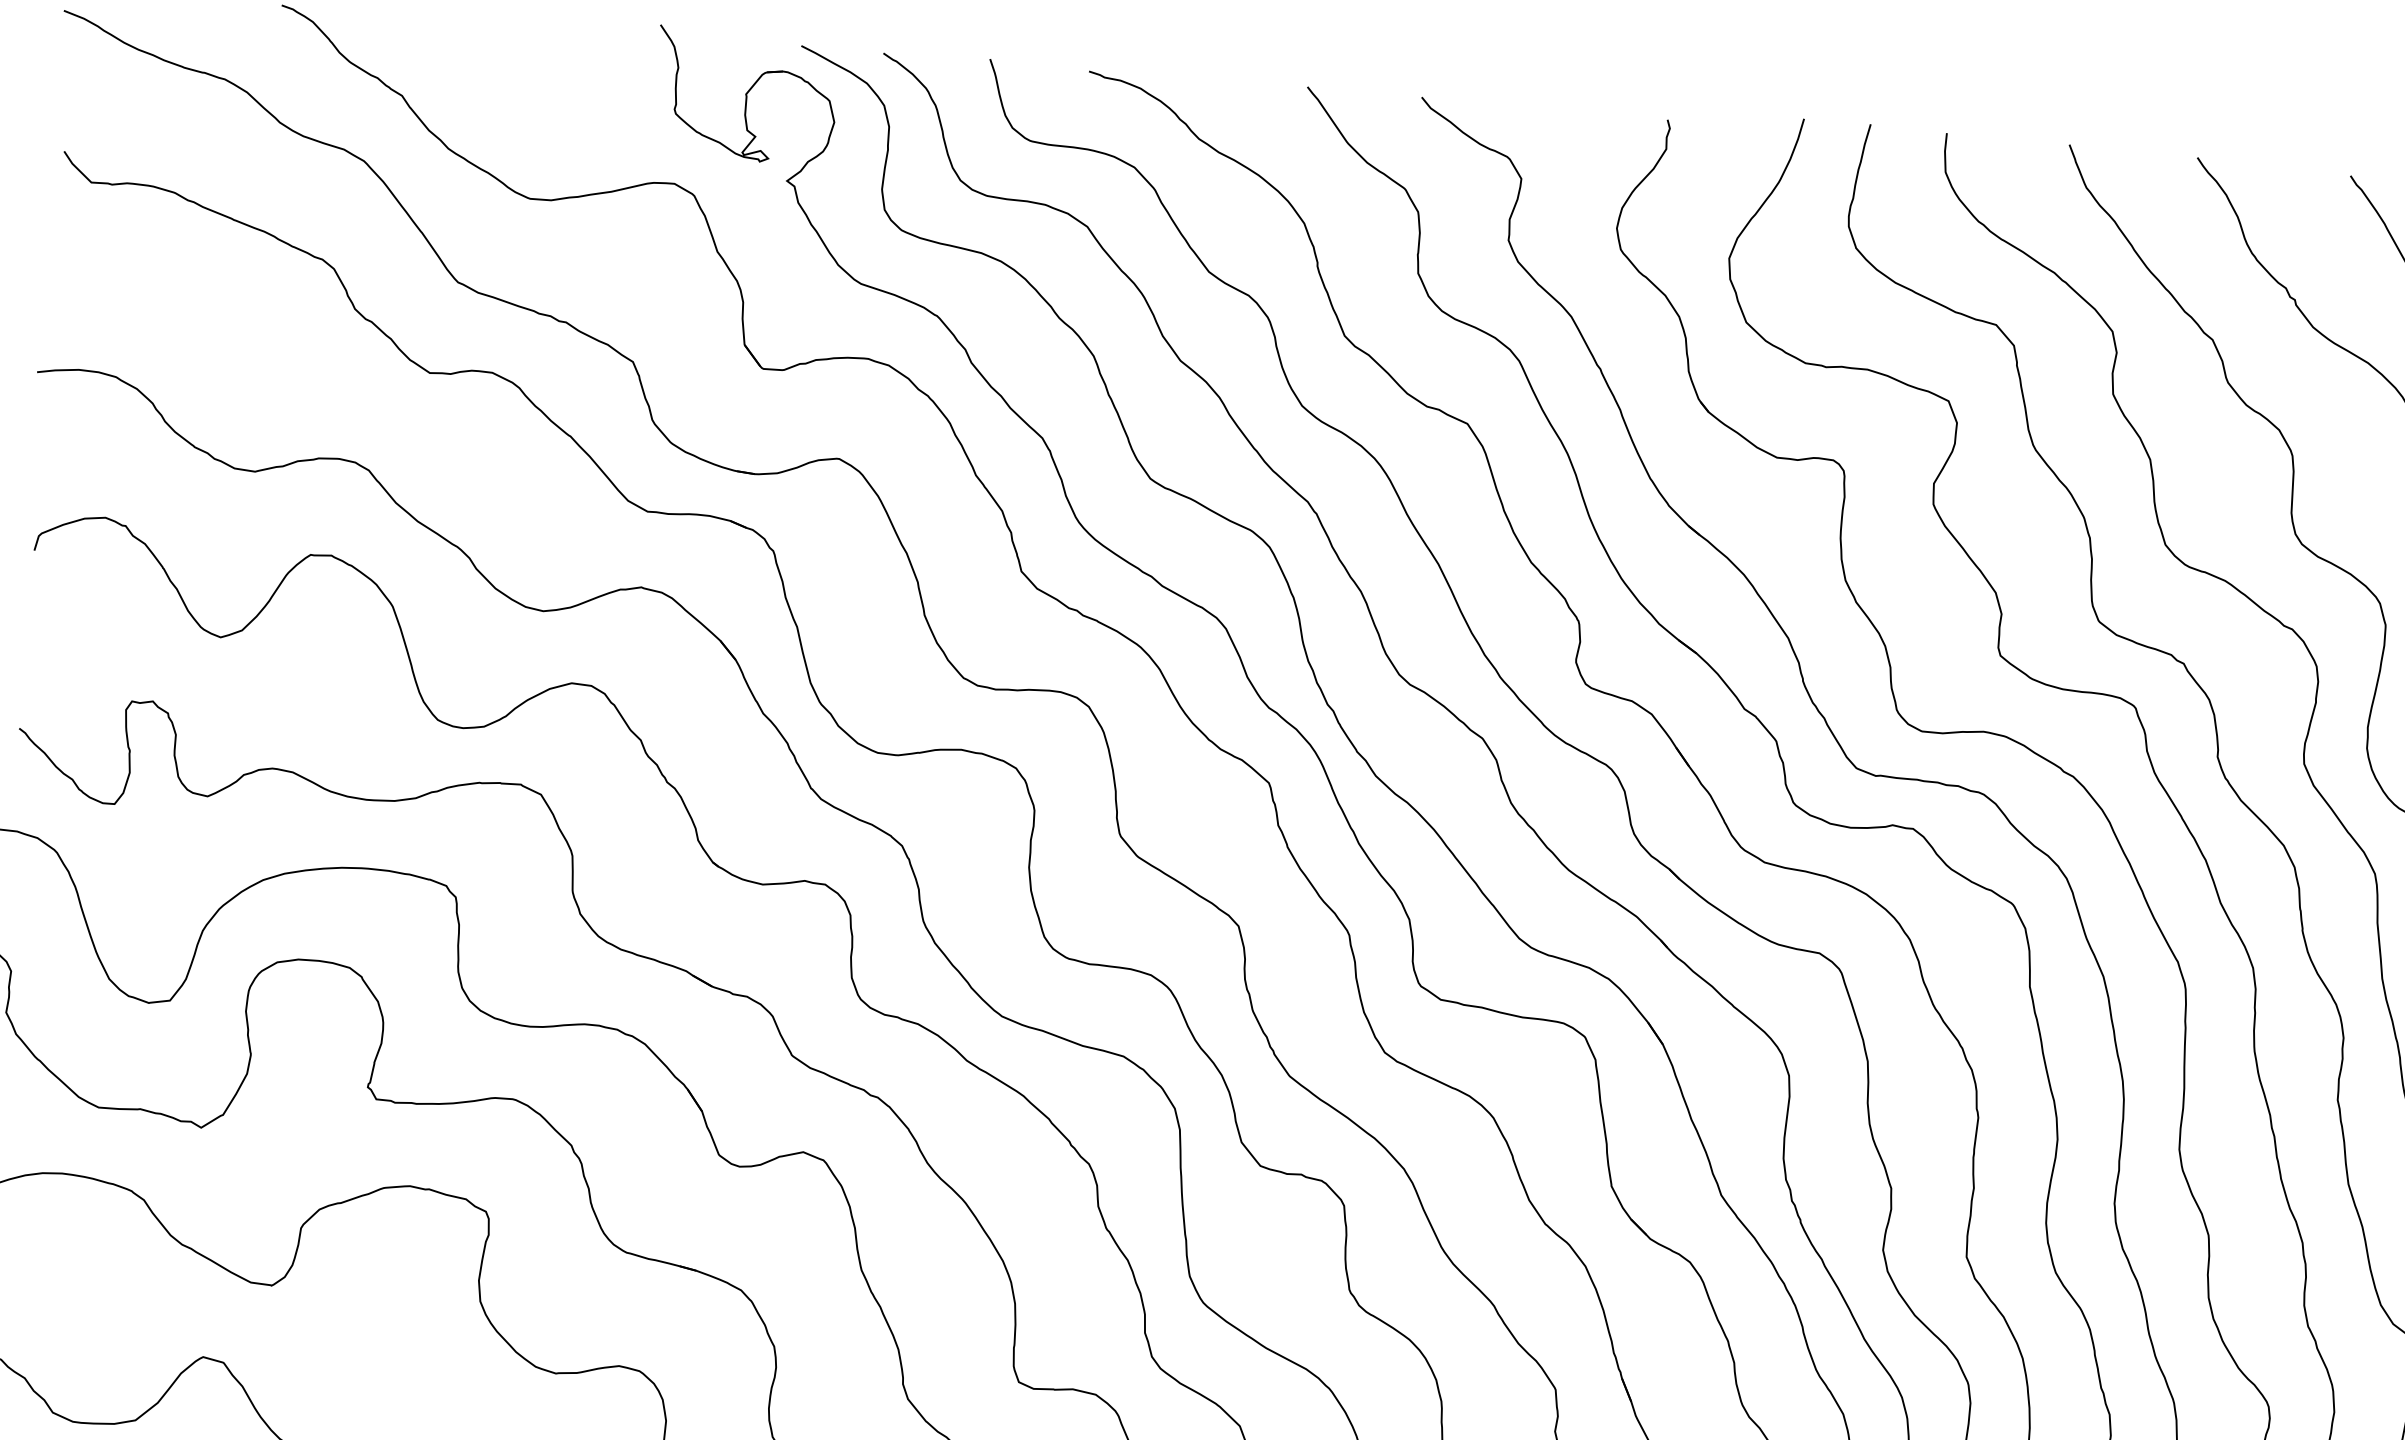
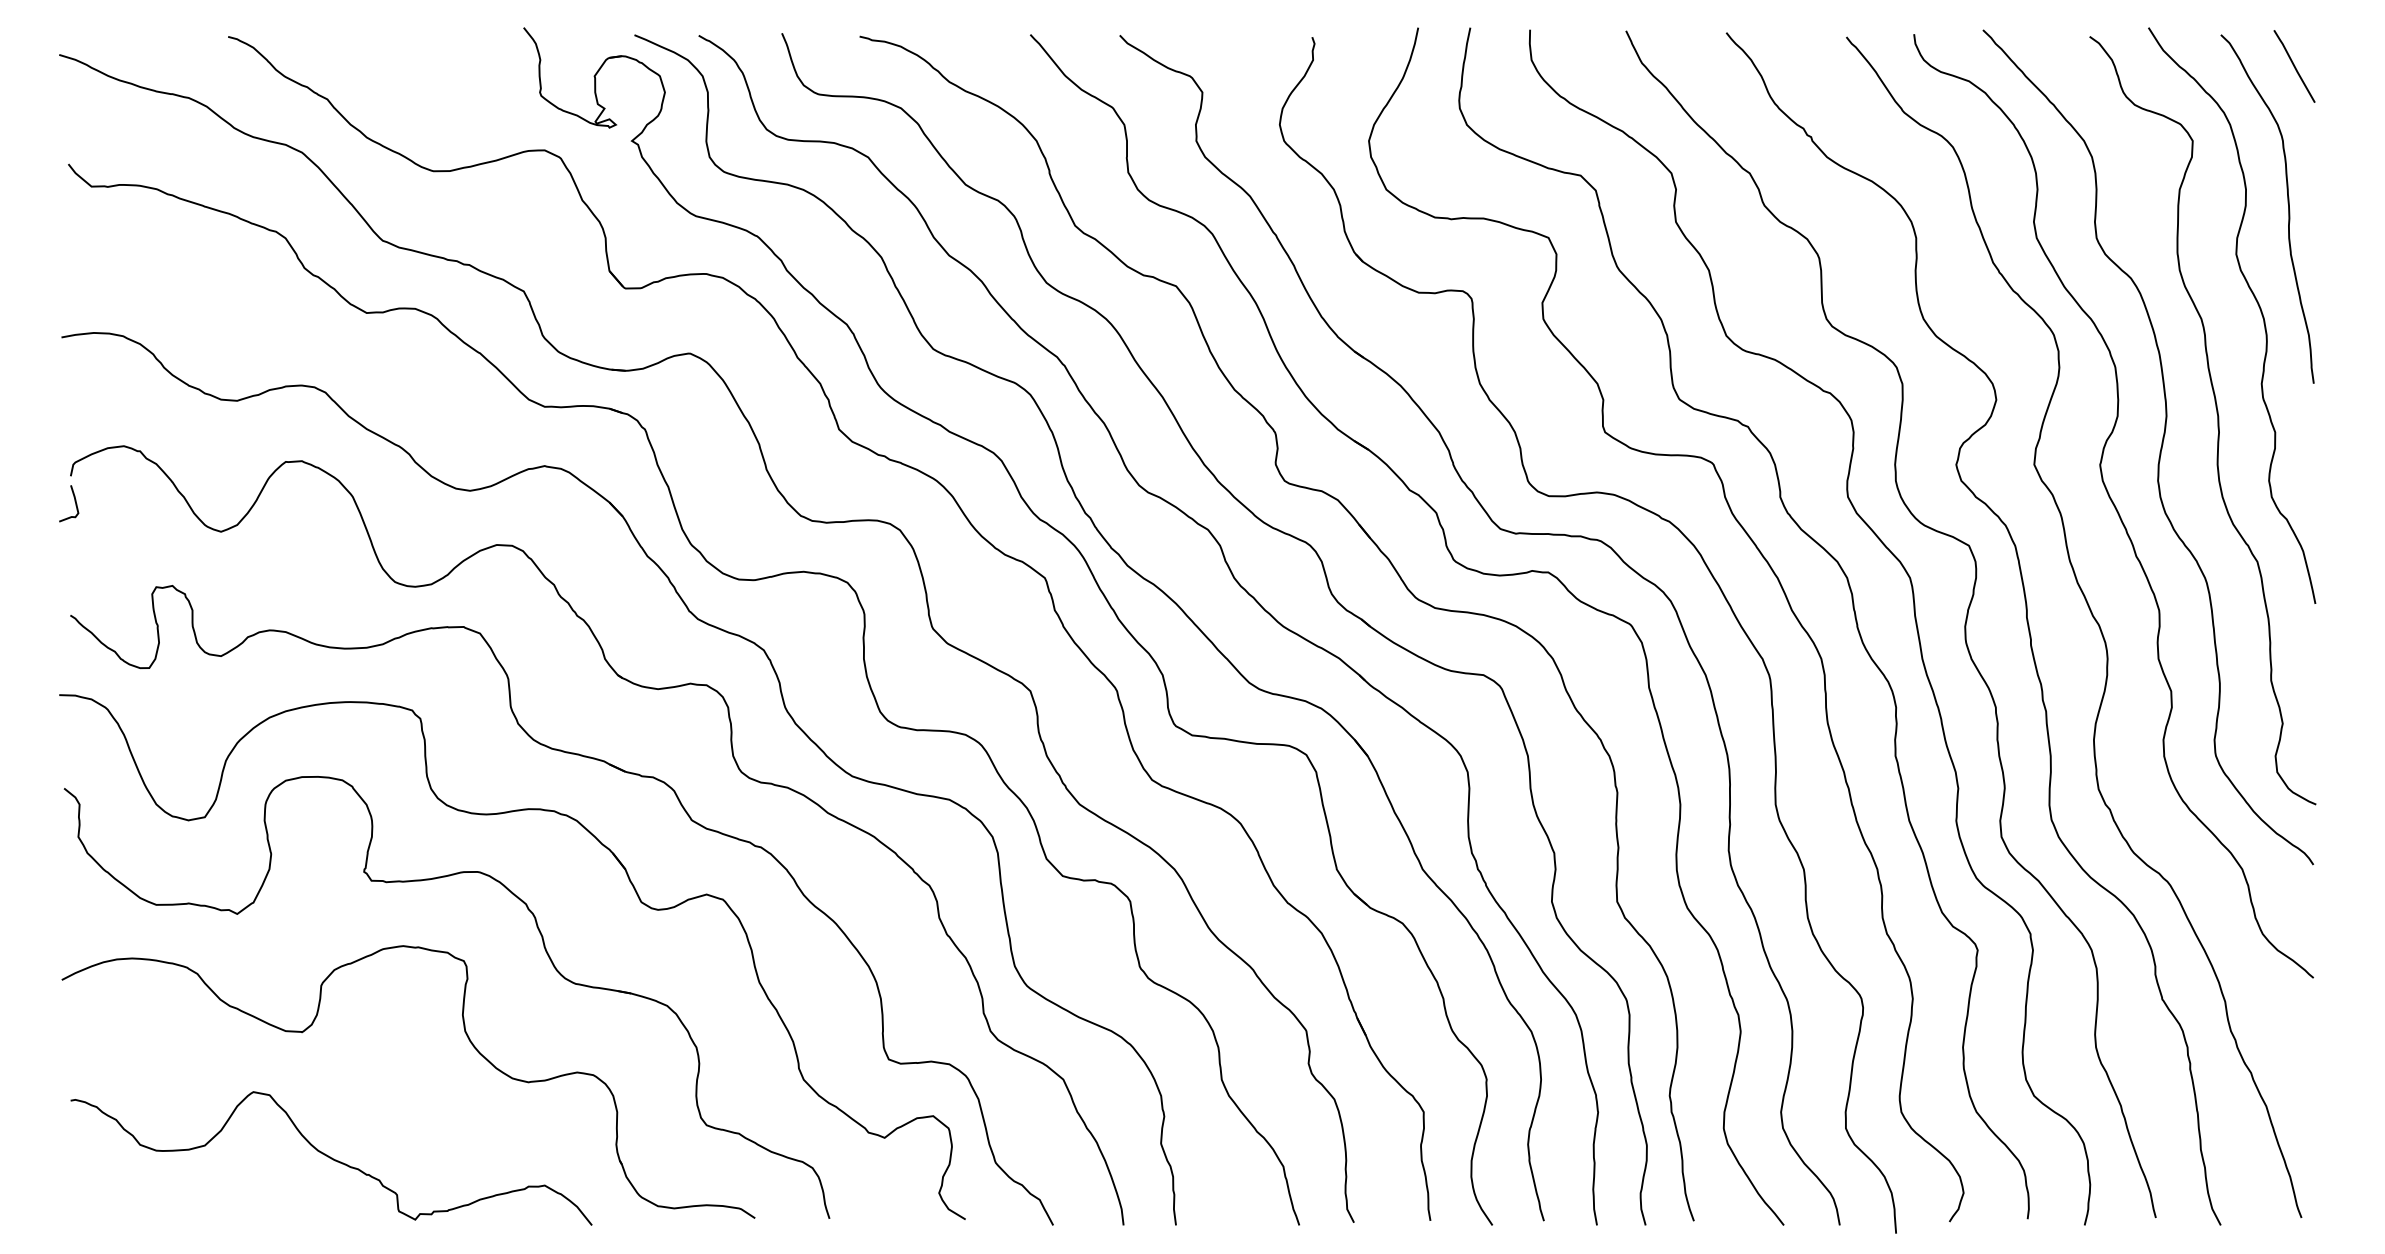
curve: (36, 583) -> (74, 501), added

